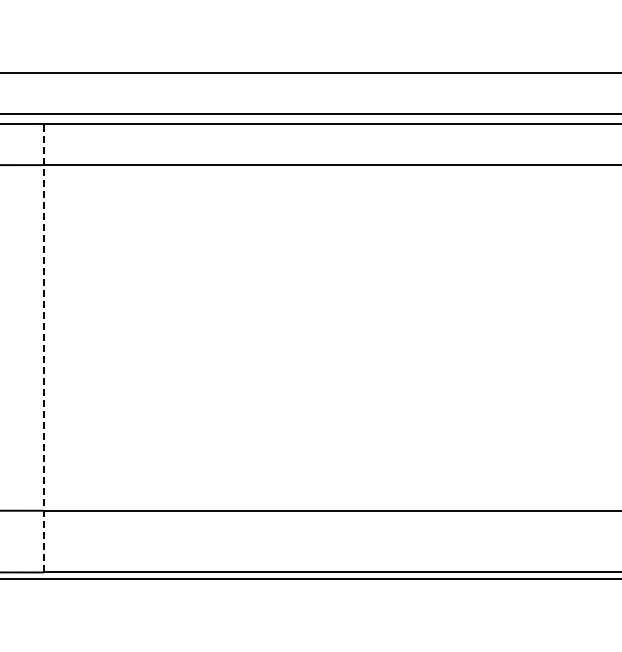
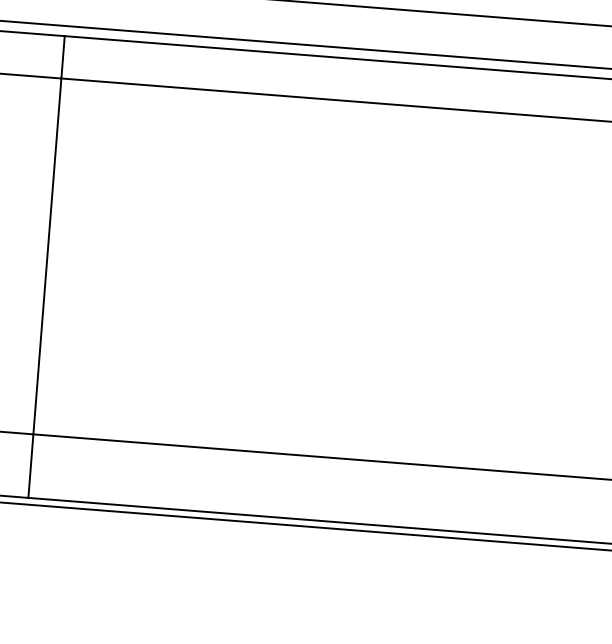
line: (43, 347) -> (46, 266), dashed -> solid

